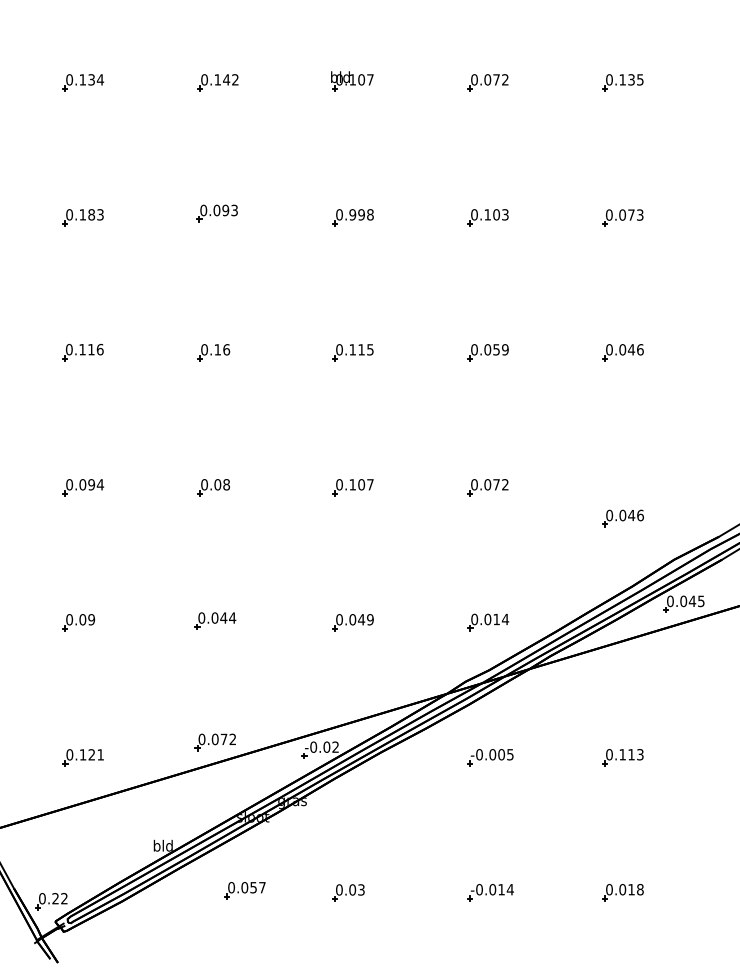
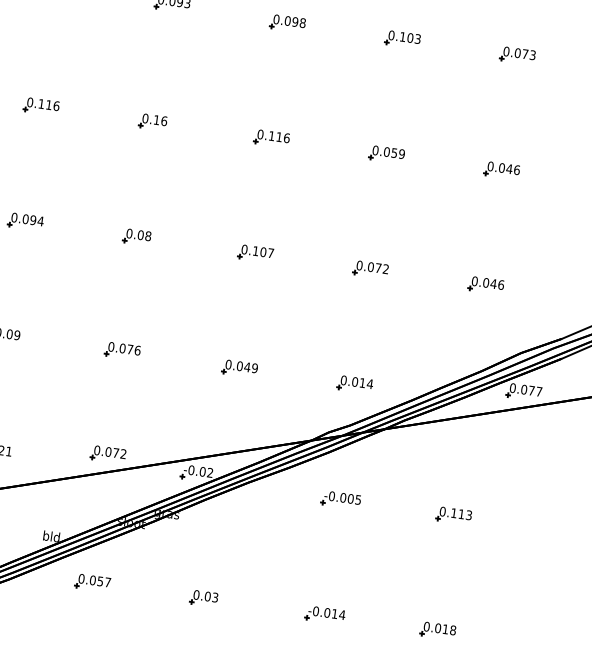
text: (352, 214) -> (287, 20), 0.998 -> 0.098
text: (370, 349) -> (286, 137), 0.115 -> 0.116
part: (622, 518) -> (485, 285), moved
text: (696, 601) -> (535, 391), 0.045 -> 0.077
text: (228, 617) -> (134, 349), 0.044 -> 0.076
part: (244, 890) -> (92, 582), moved

